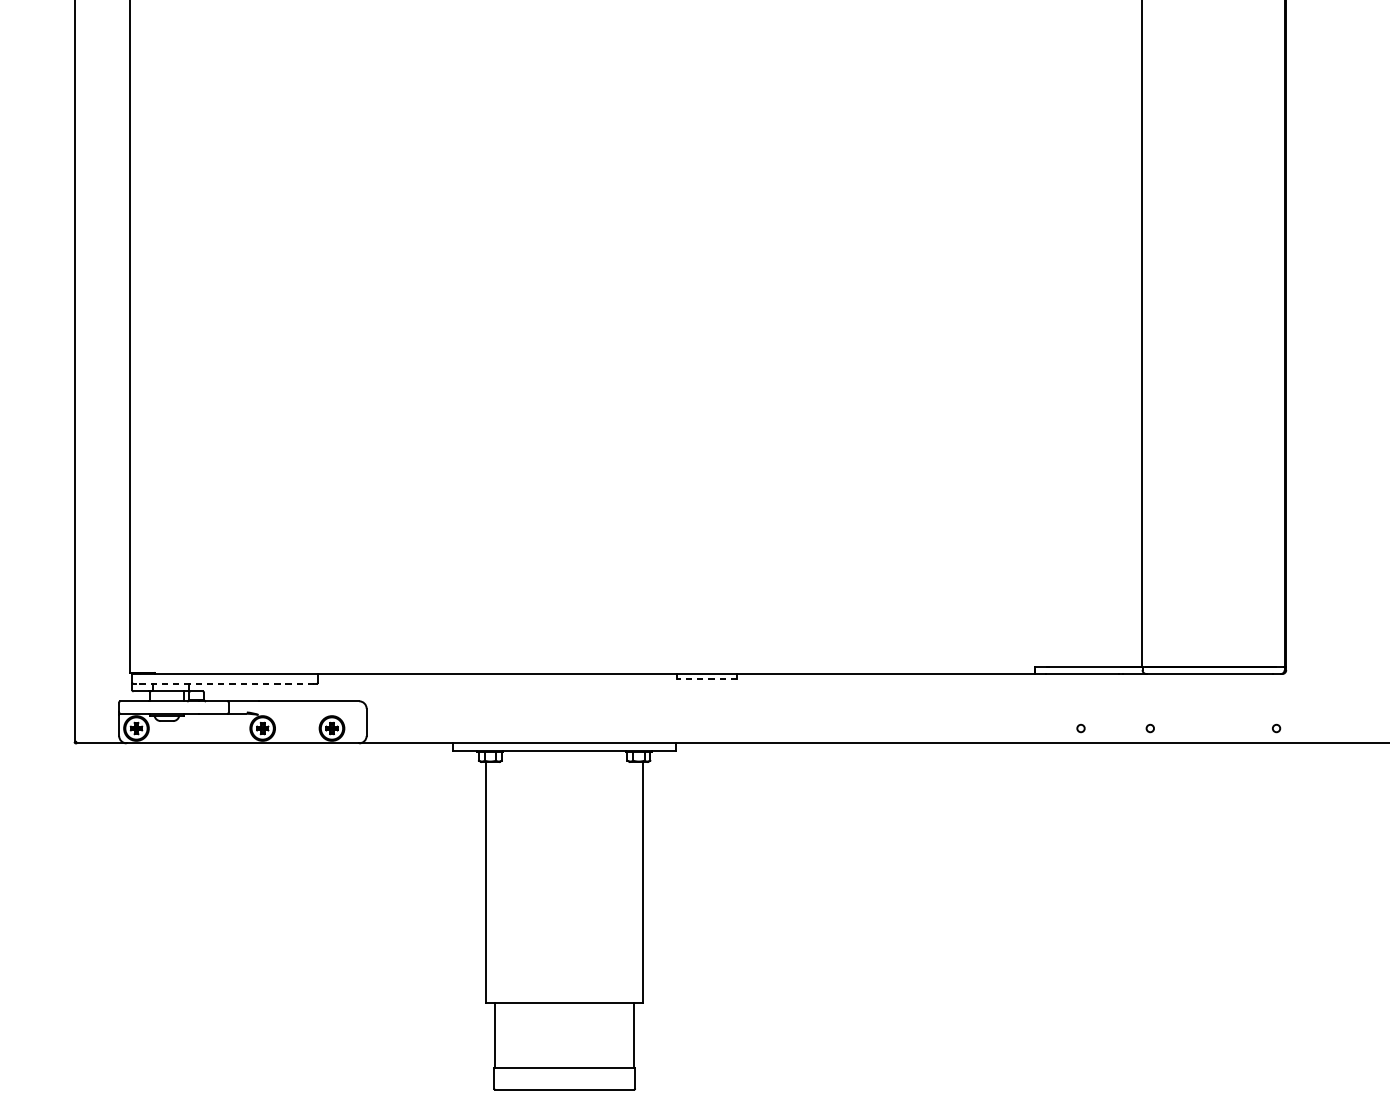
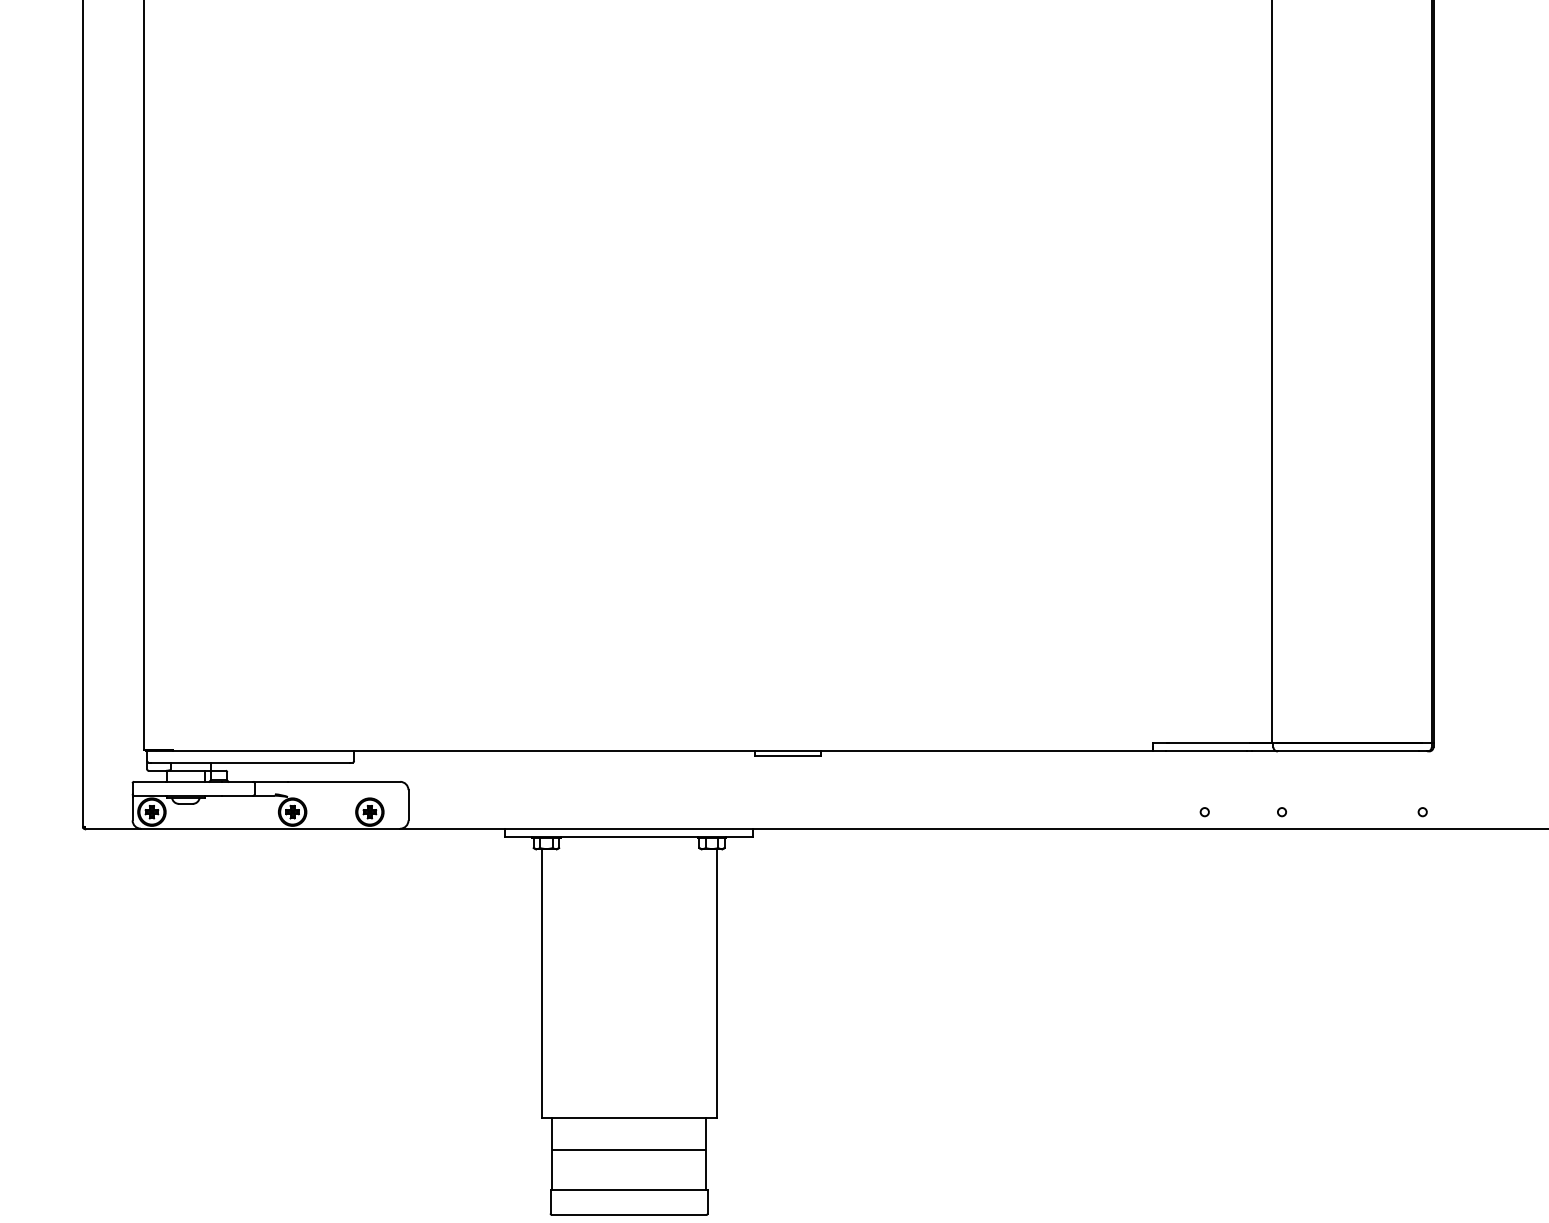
line: (706, 678) -> (787, 756), dashed -> solid
line: (224, 683) -> (250, 762), dashed -> solid
line: (564, 1032) -> (629, 1150), added

